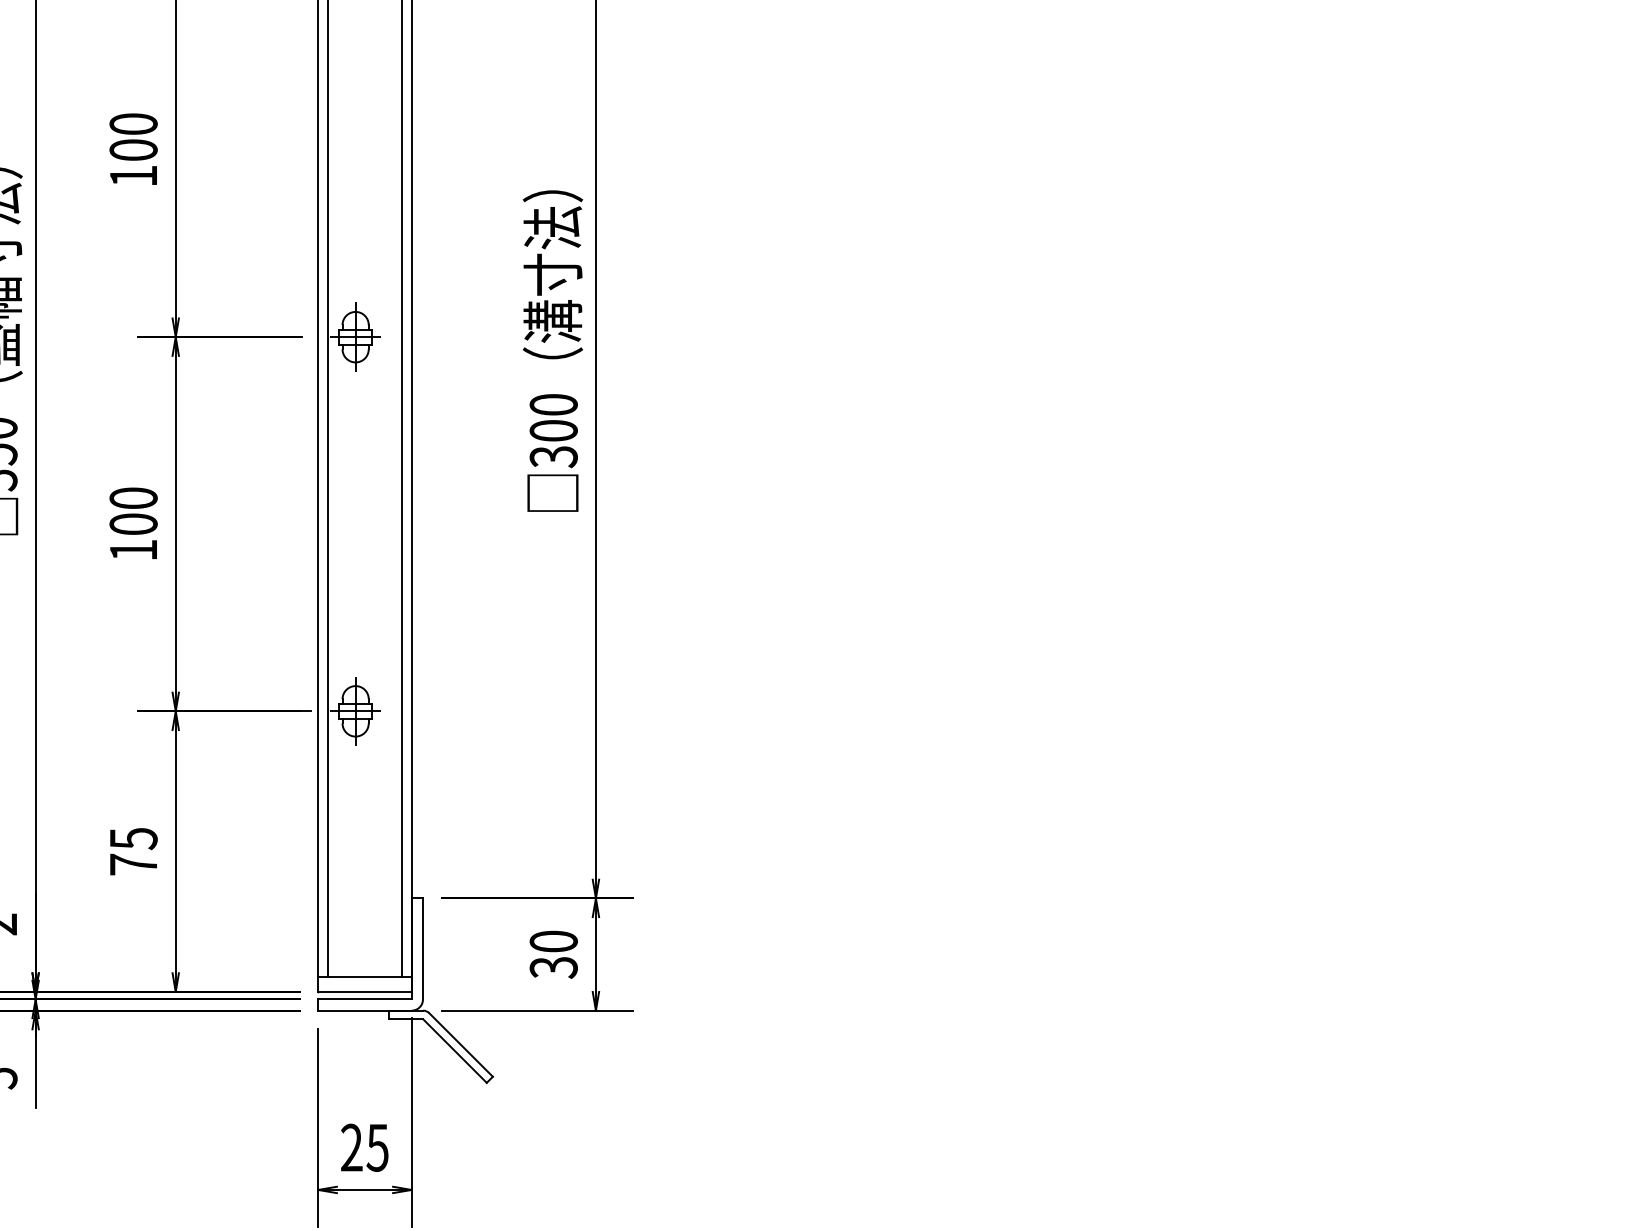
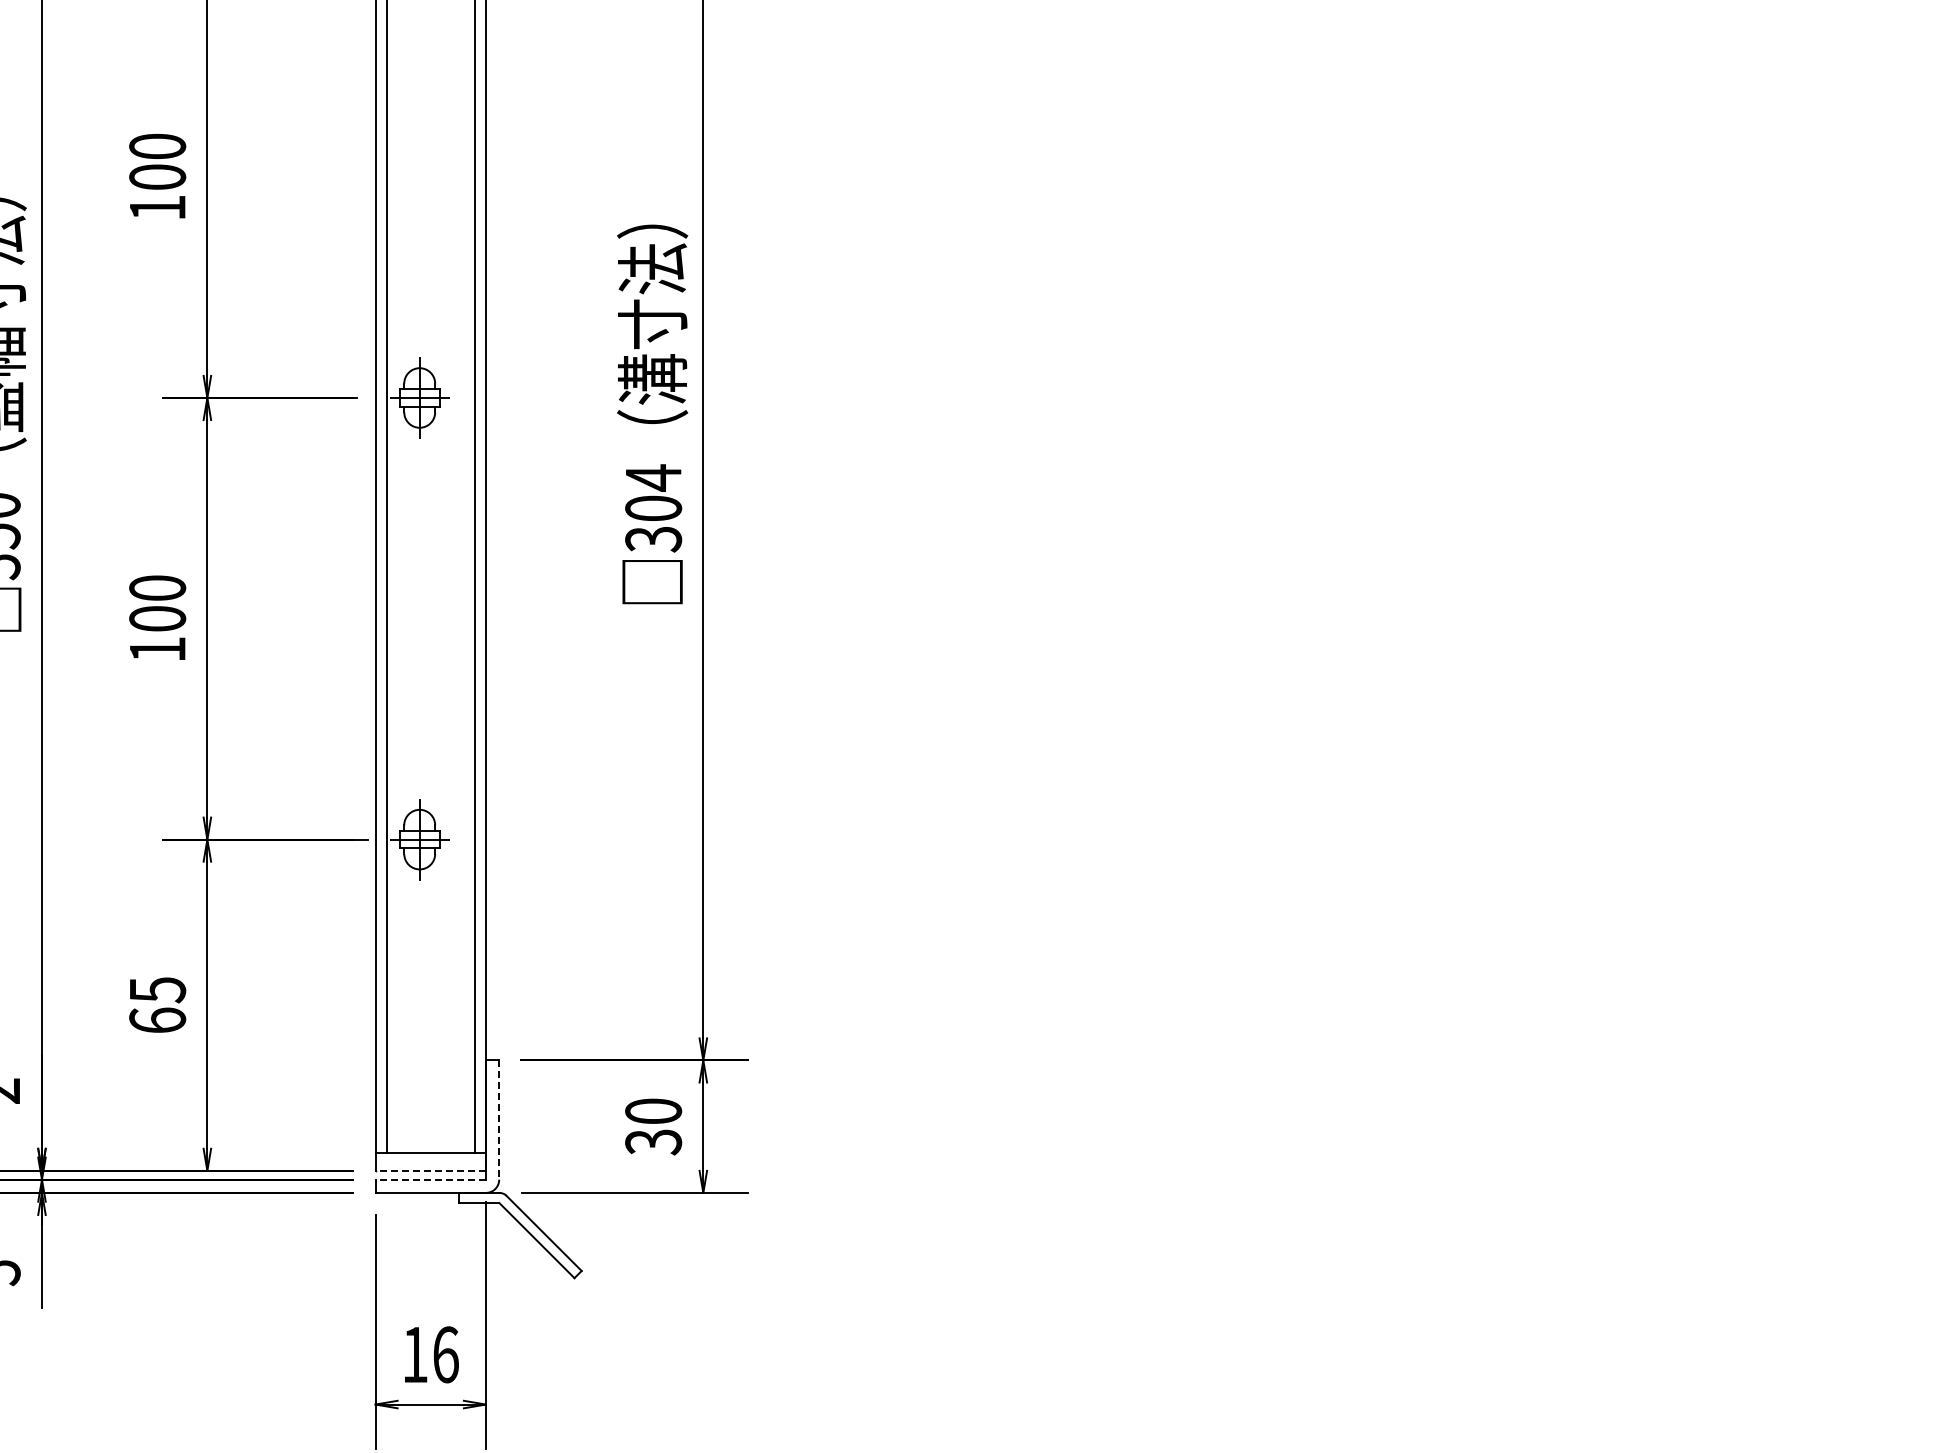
text: (553, 404) -> (653, 477), 300 -> 304
text: (133, 864) -> (157, 1020), 75 -> 65
line: (423, 949) -> (499, 1120), solid -> dashed
line: (364, 991) -> (430, 1170), solid -> dashed
line: (364, 999) -> (430, 1179), solid -> dashed
text: (364, 1147) -> (430, 1354), 25 -> 16

